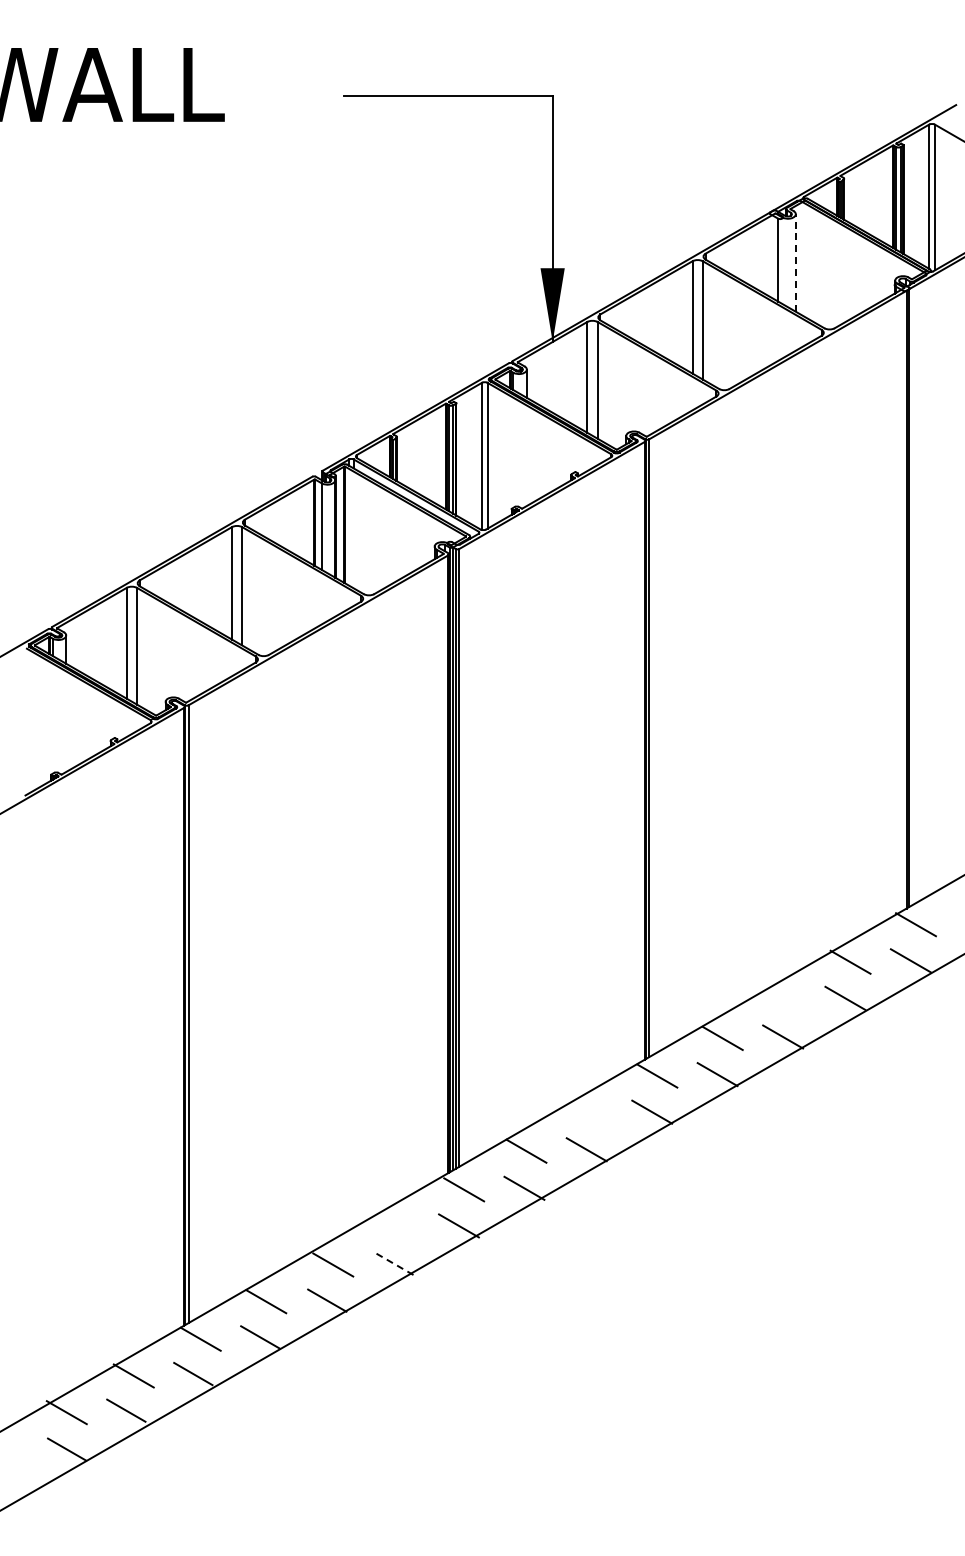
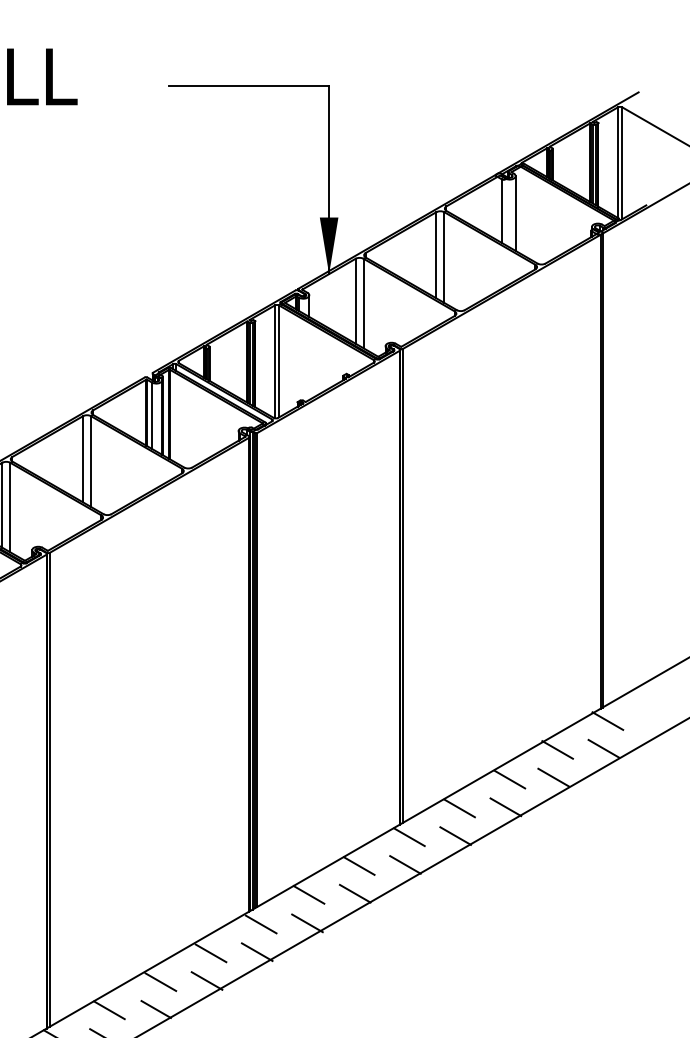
line: (795, 262) -> (515, 213), dashed -> solid
line: (788, 1000) -> (510, 779), added
line: (591, 1113) -> (358, 865), added
line: (398, 1226) -> (210, 952), added
line: (393, 1263) -> (207, 981), dashed -> solid

